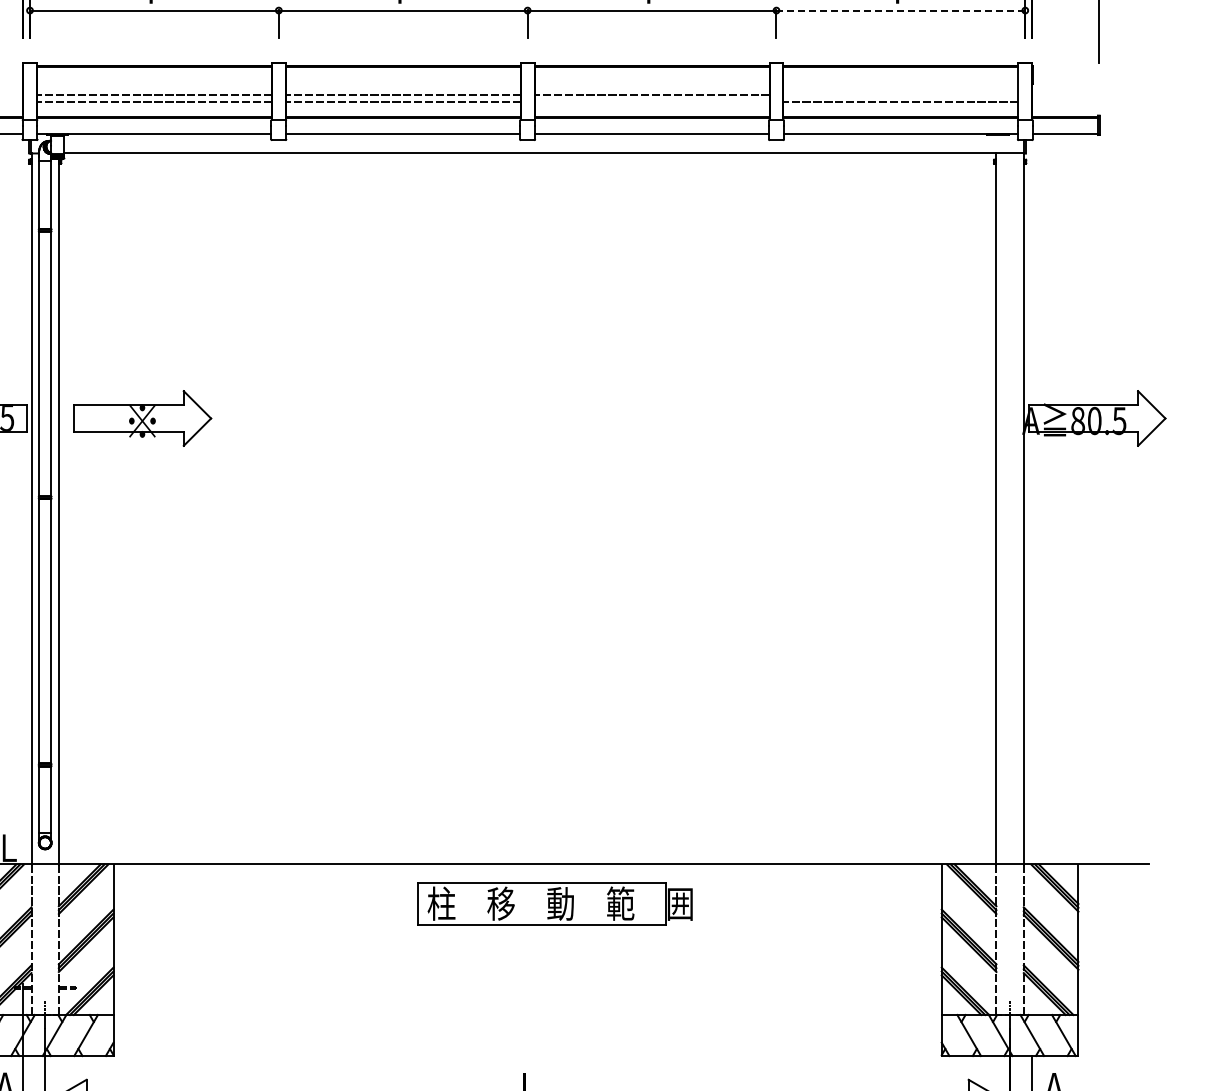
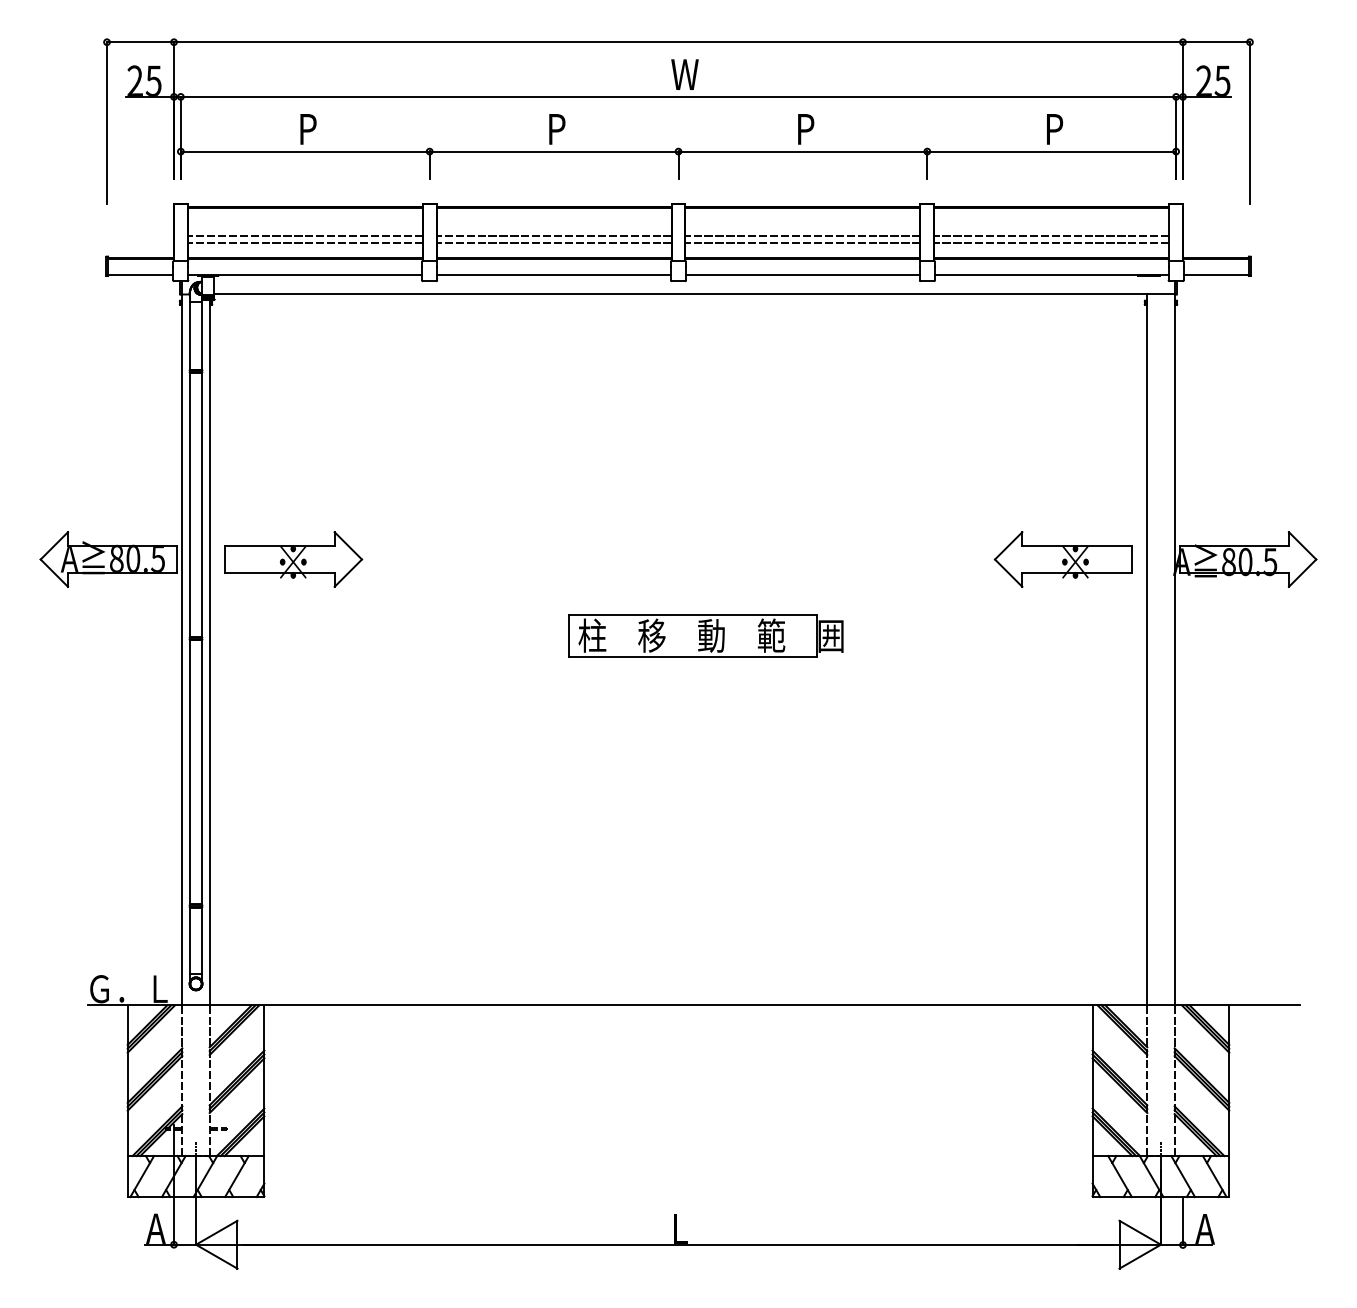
line: (901, 10) -> (1052, 151), dashed -> solid
line: (900, 94) -> (1051, 235), added
line: (651, 102) -> (802, 243), added
part: (911, 418) -> (1062, 559), added
part: (554, 903) -> (705, 635), moved

